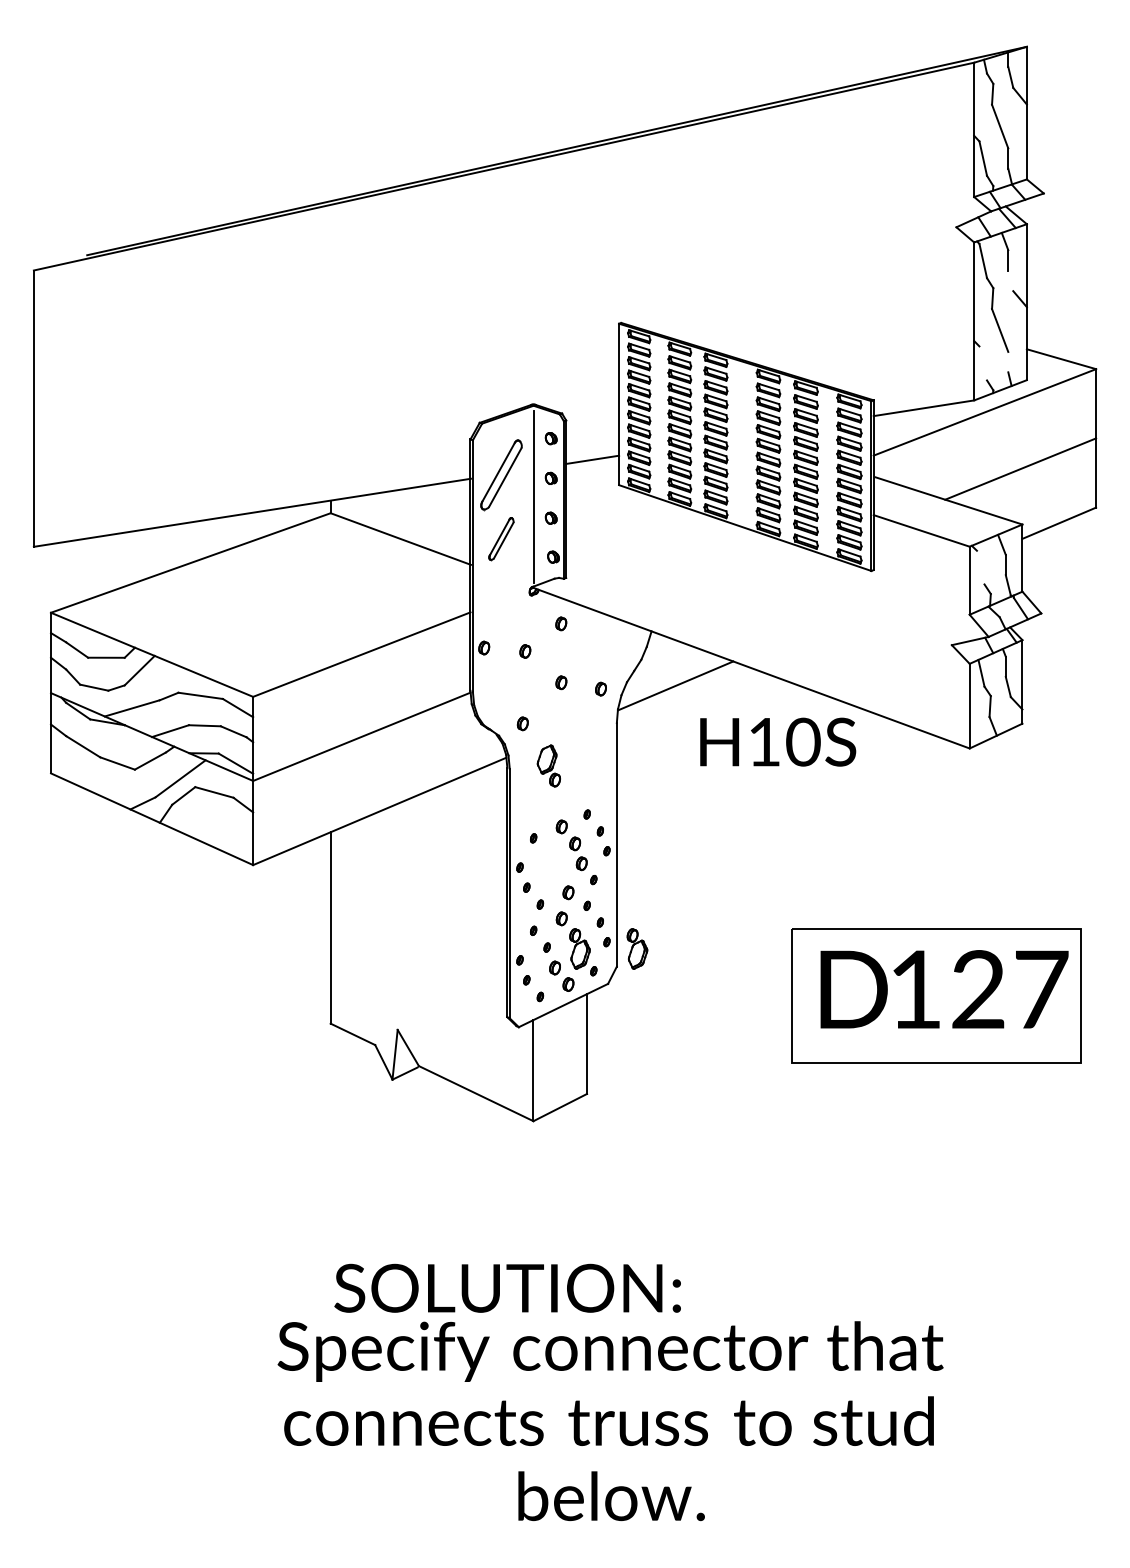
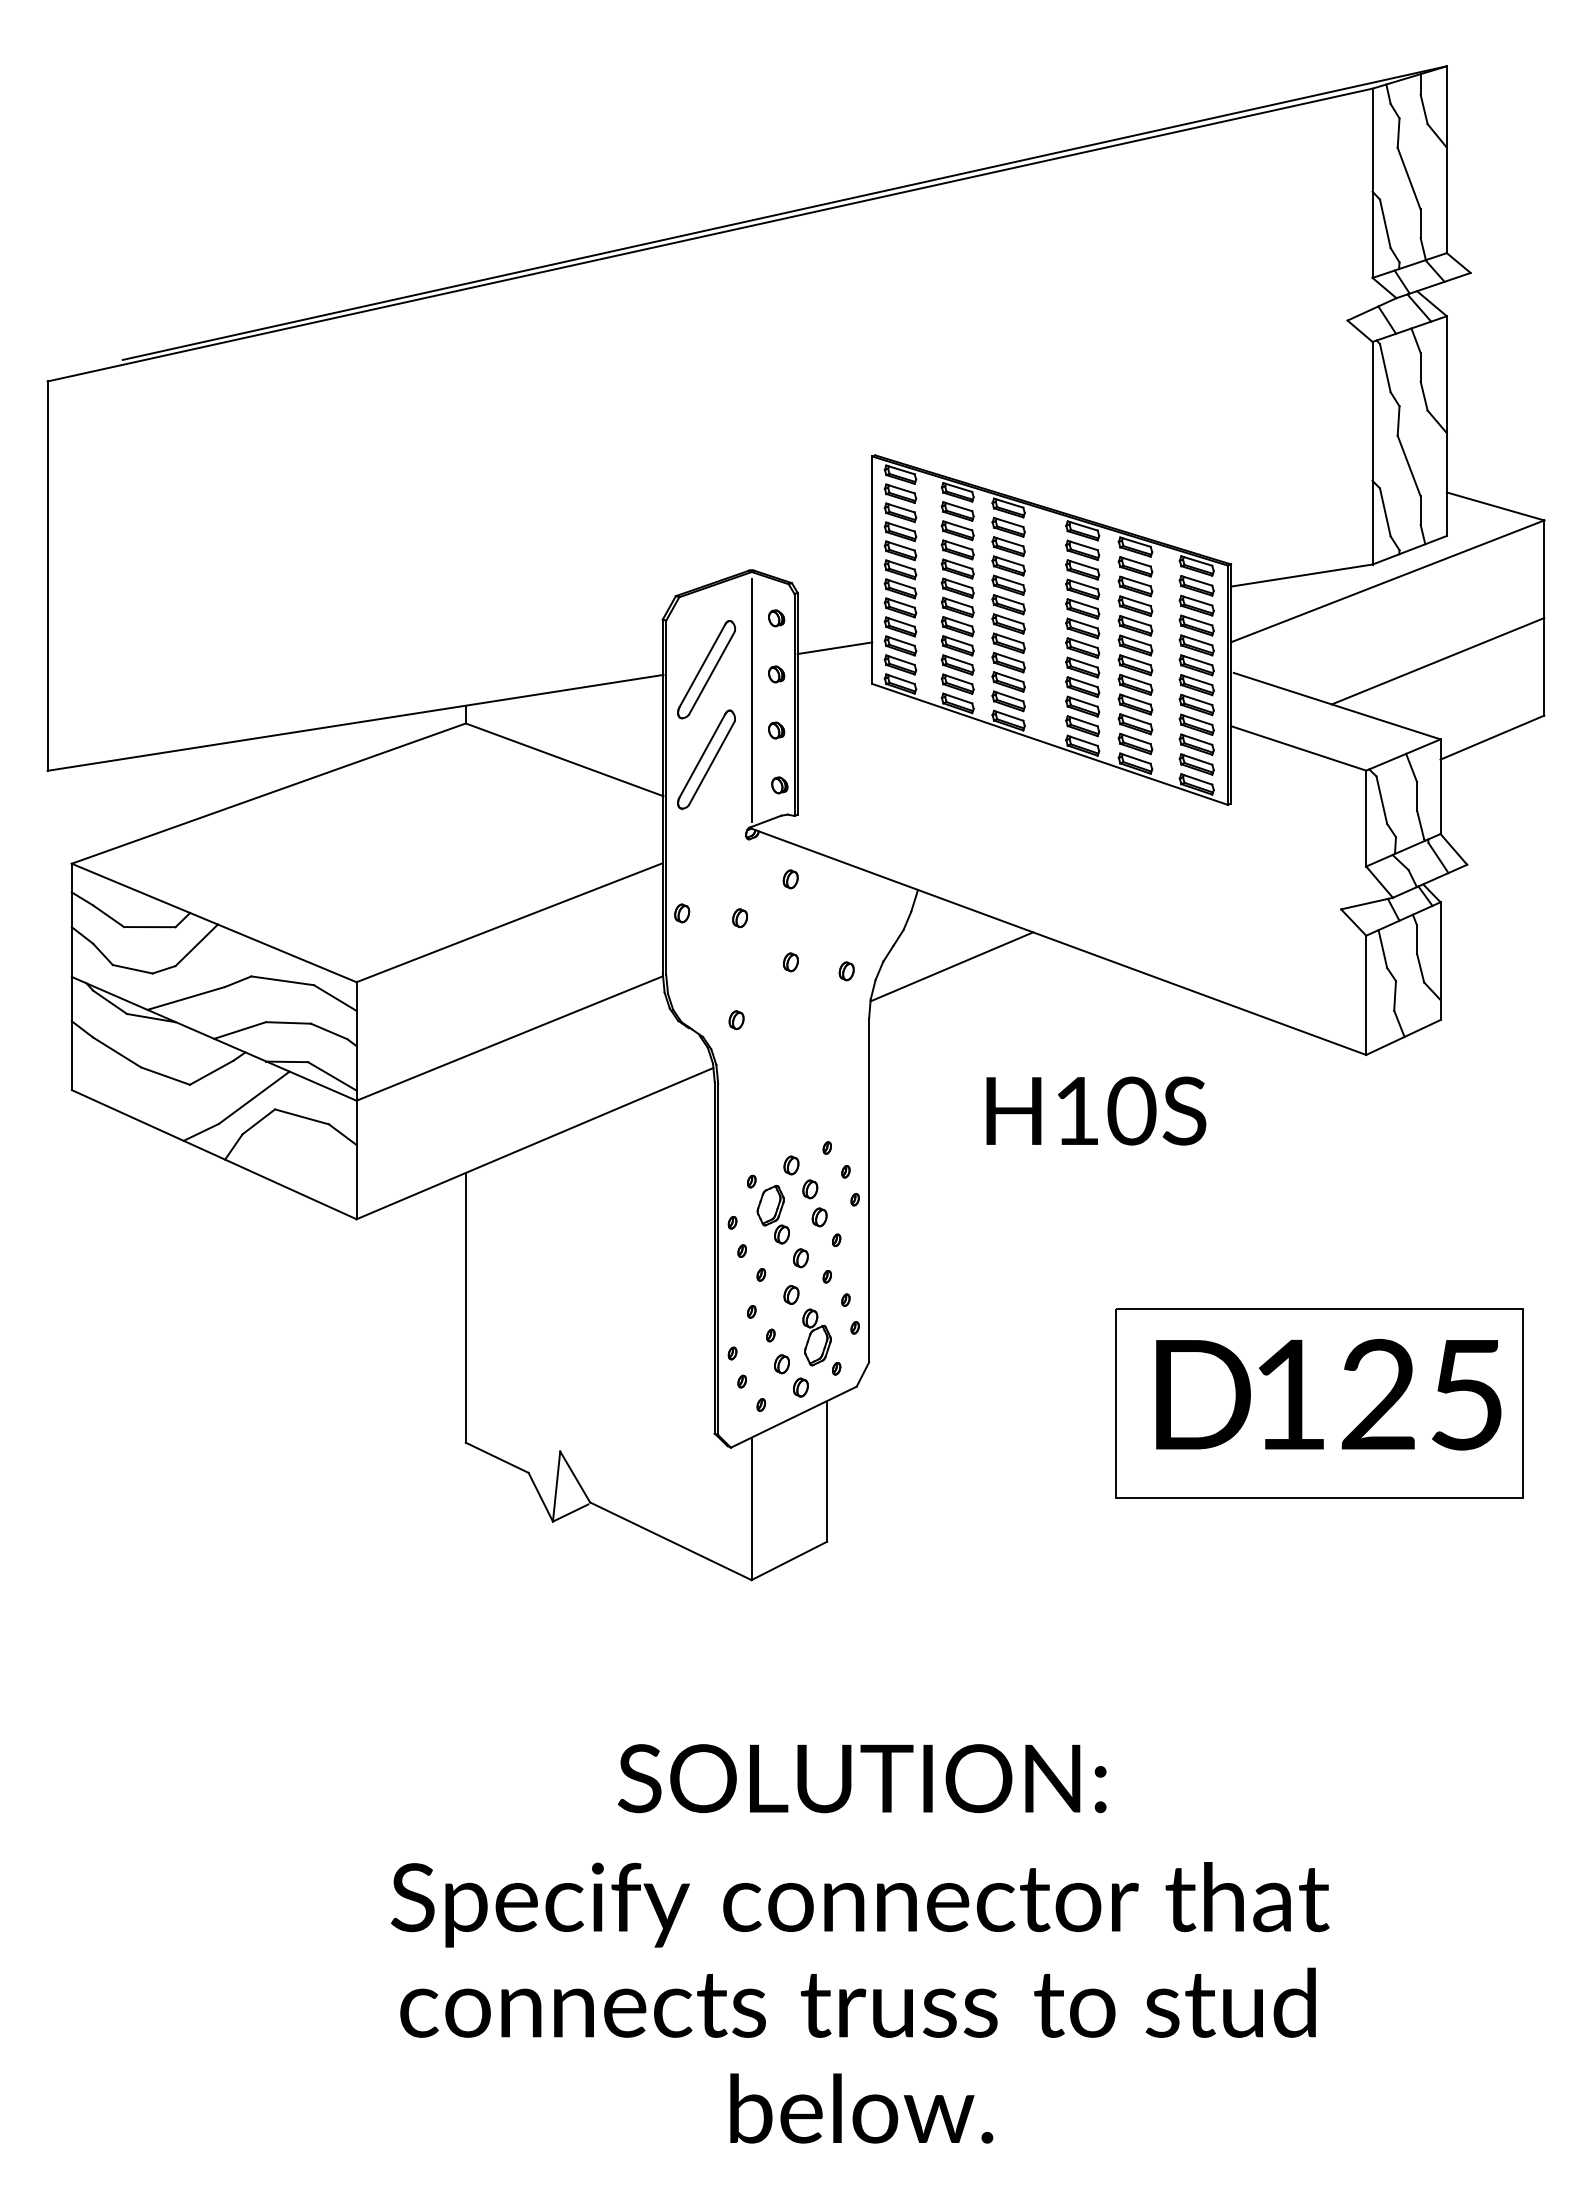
line: (1010, 280) -> (1423, 395), added
line: (1008, 362) -> (1420, 510), added
line: (982, 363) -> (1384, 512), added
part: (501, 538) -> (706, 759), size x1.67
line: (980, 567) -> (1381, 799), added
text: (778, 741) -> (1096, 1110), moved
part: (548, 765) -> (772, 1214), moved
part: (637, 949) -> (897, 1337), removed
text: (1042, 990) -> (1468, 1395), 127 -> 125
text: (507, 1288) -> (862, 1778), moved

